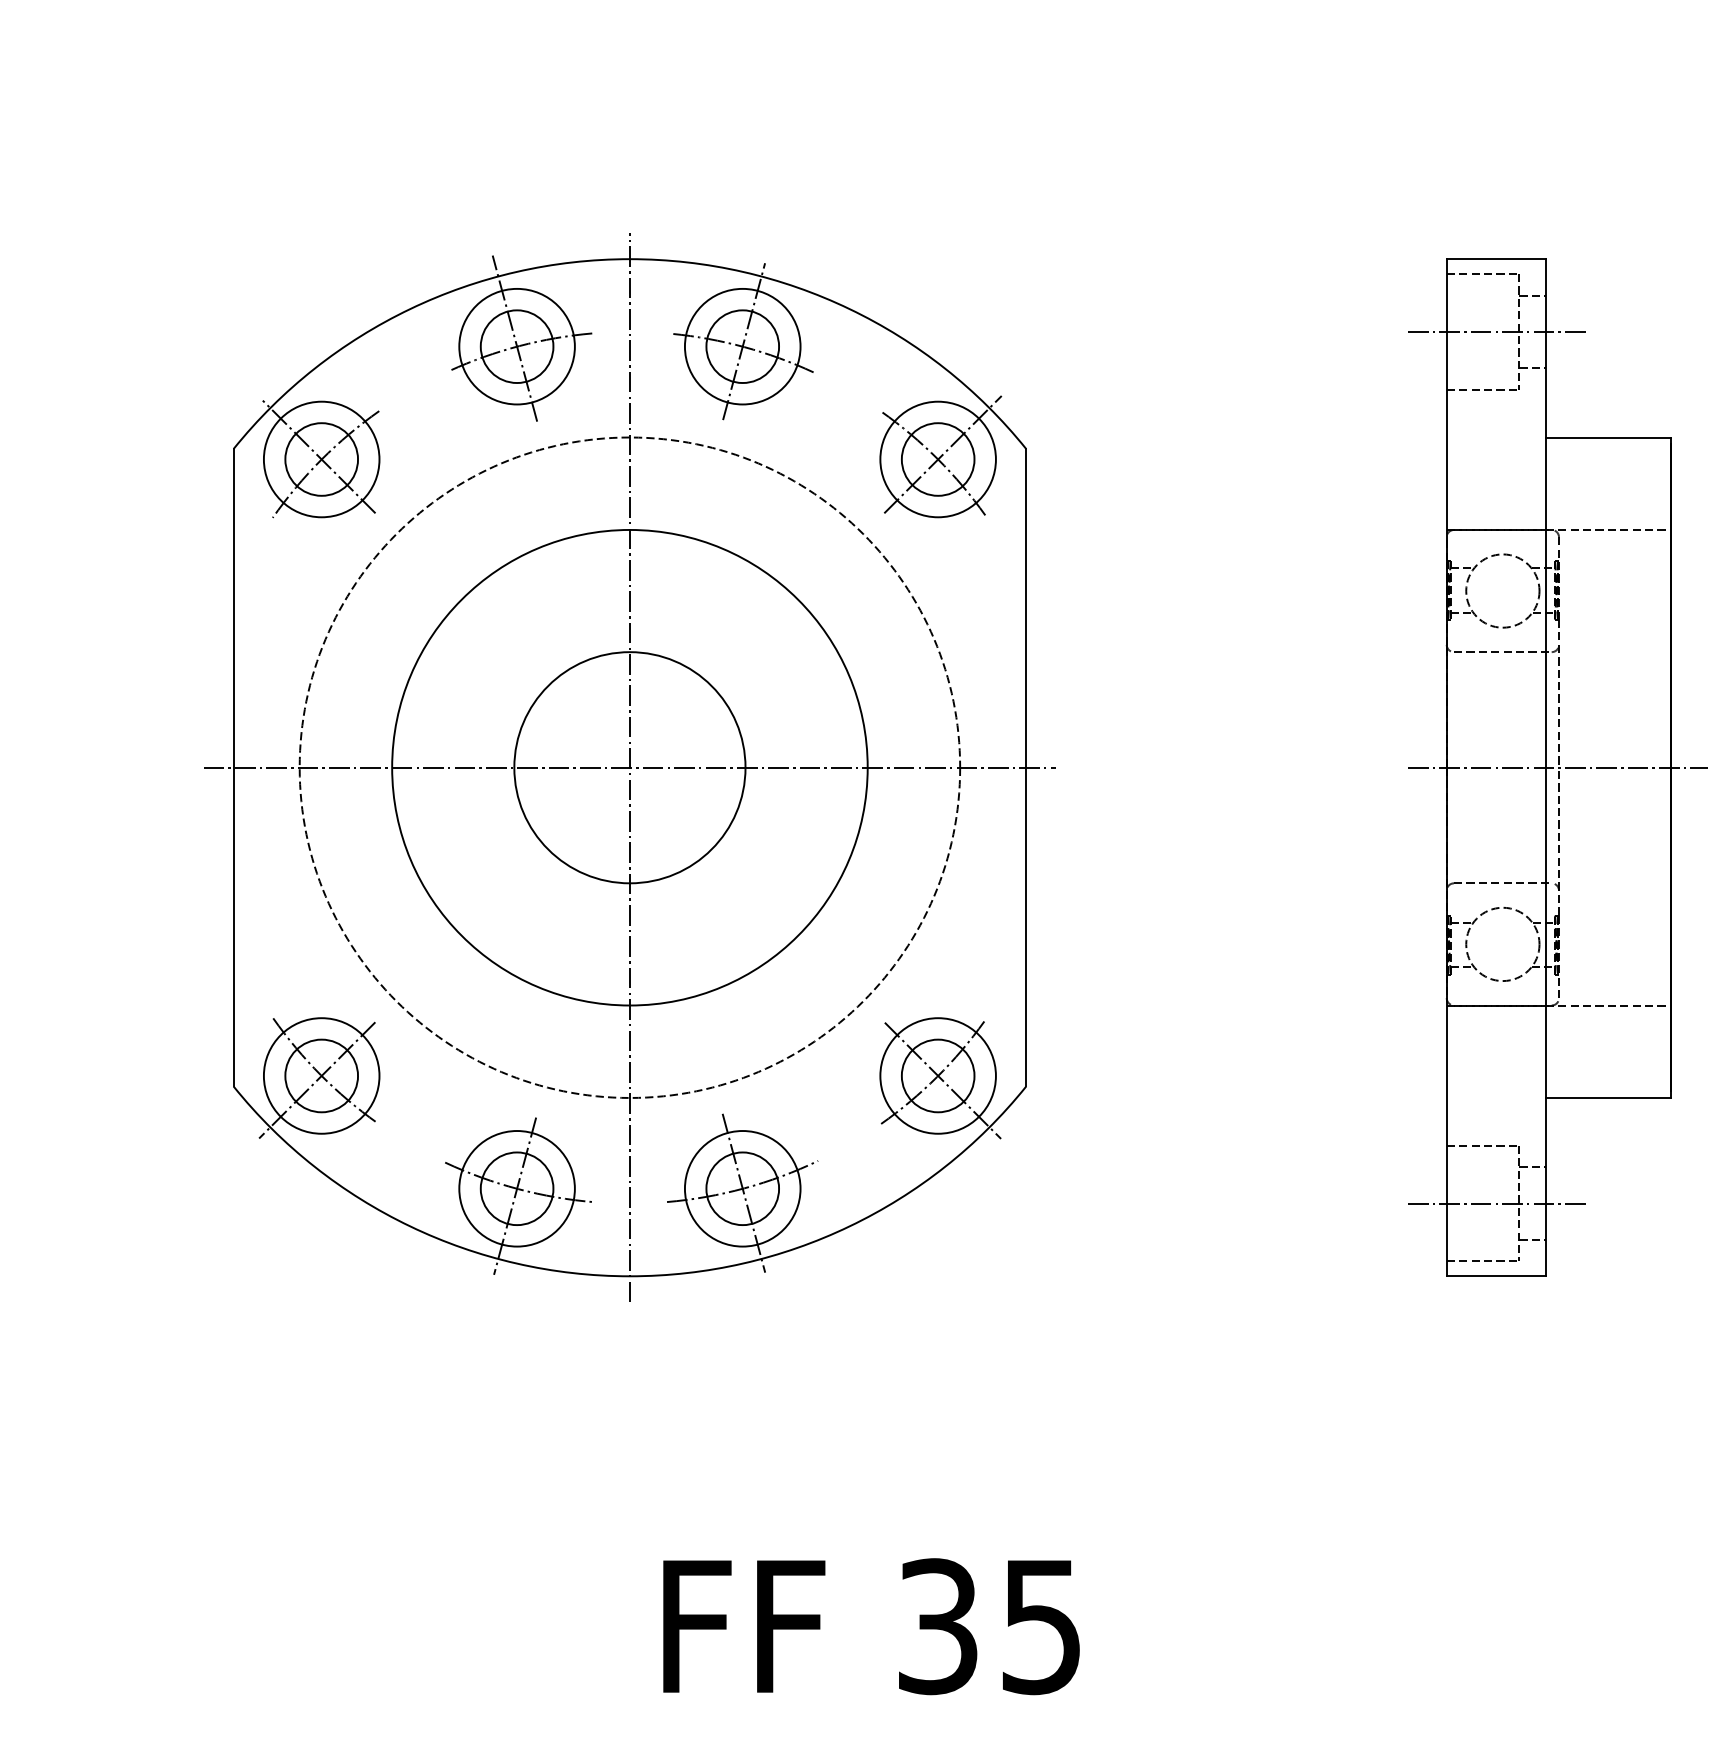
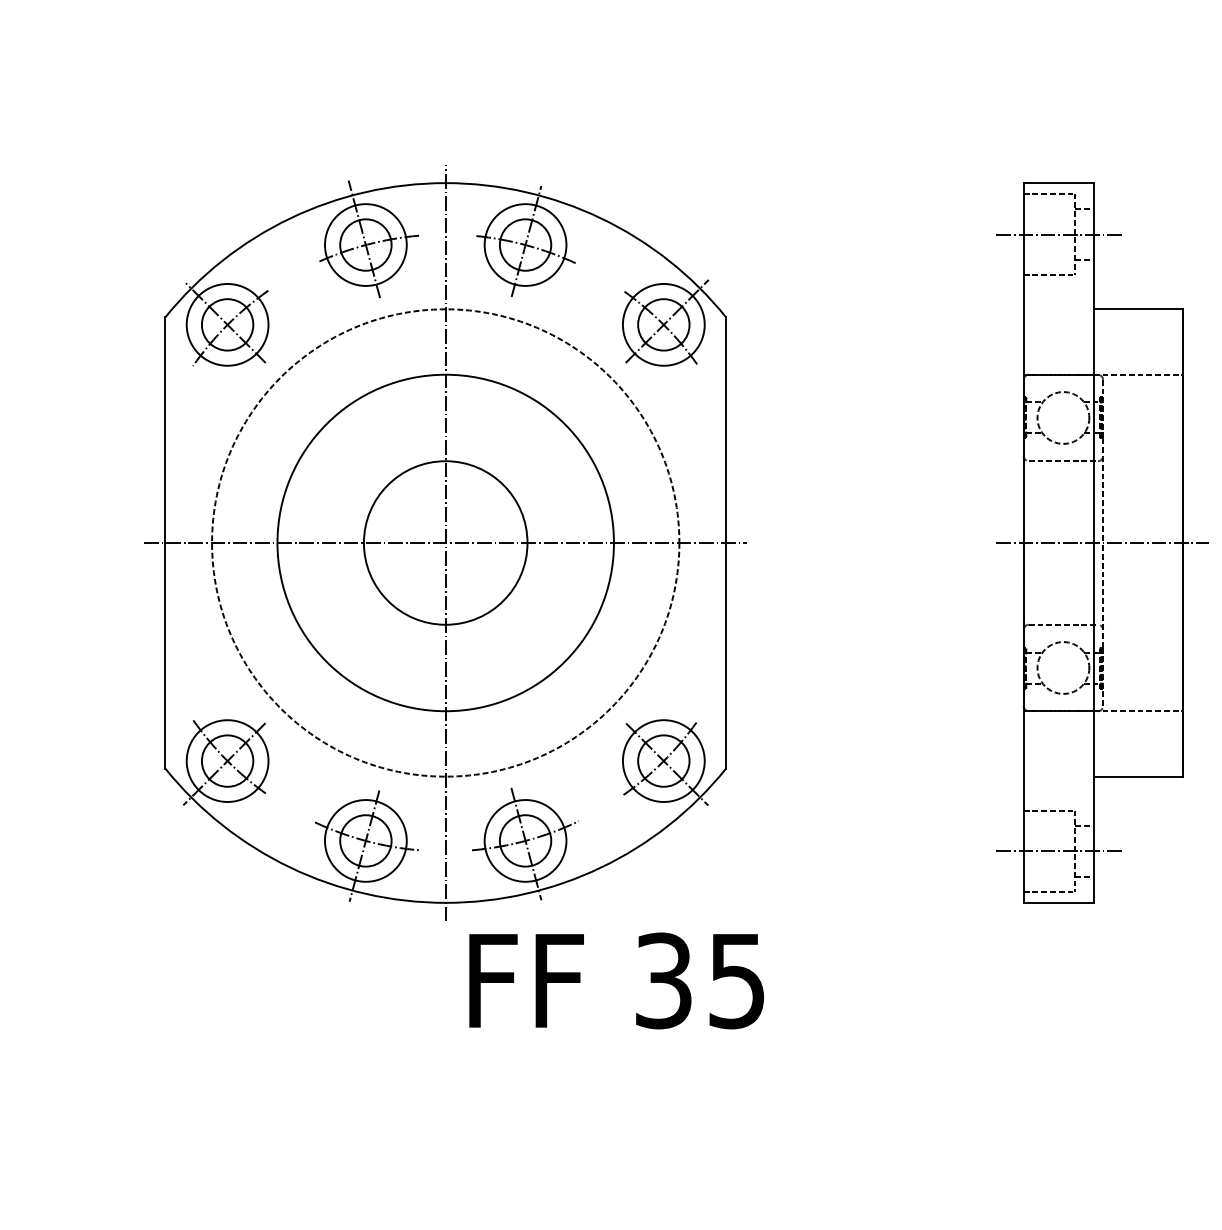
text: (871, 1626) -> (616, 980), moved

